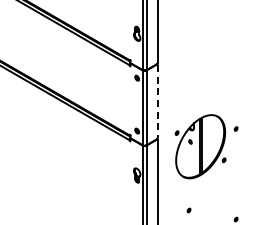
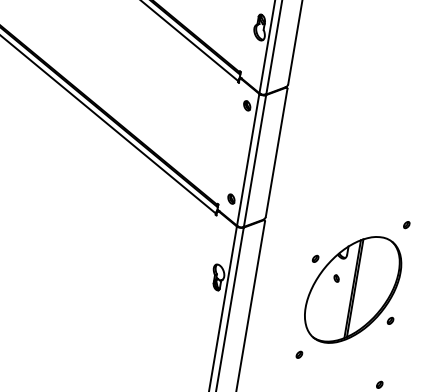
line: (157, 101) -> (276, 153), dashed -> solid
part: (200, 146) -> (352, 289), moved

